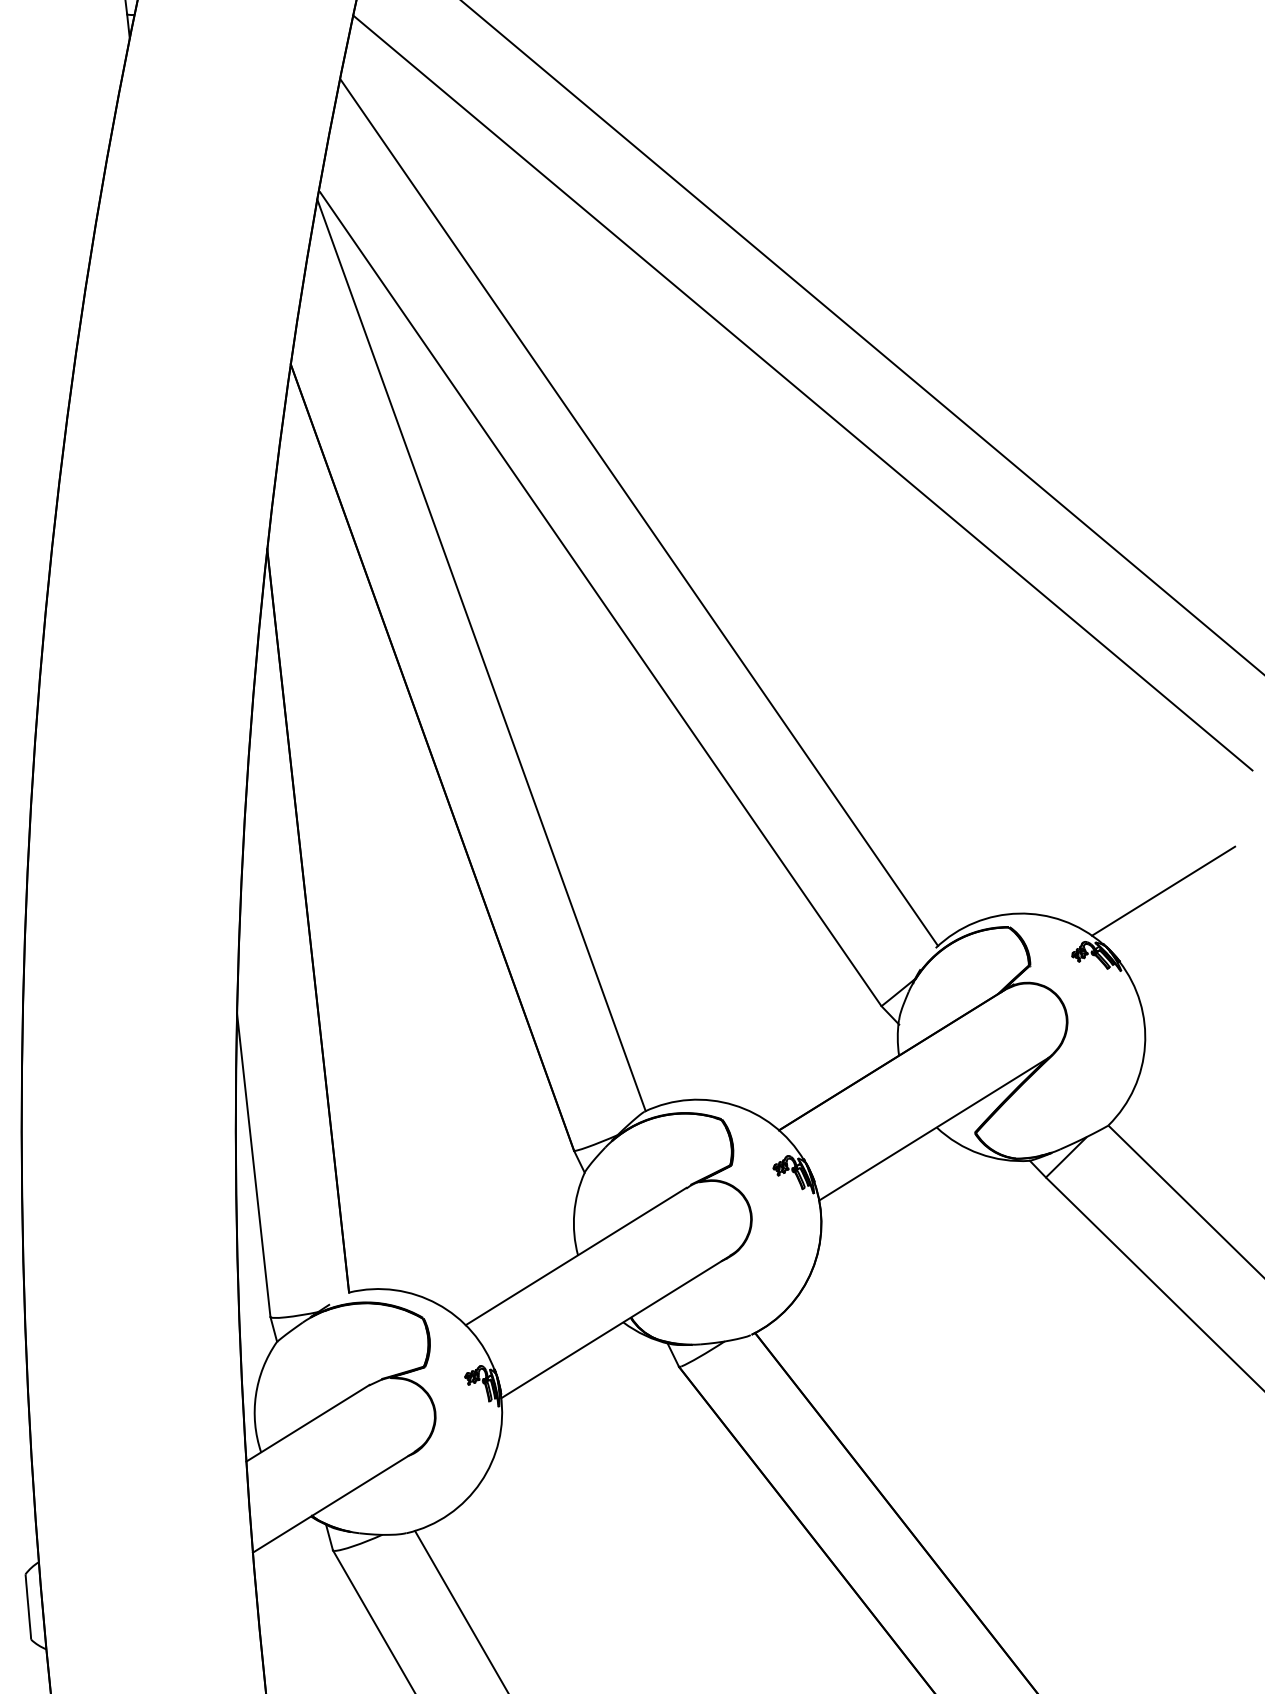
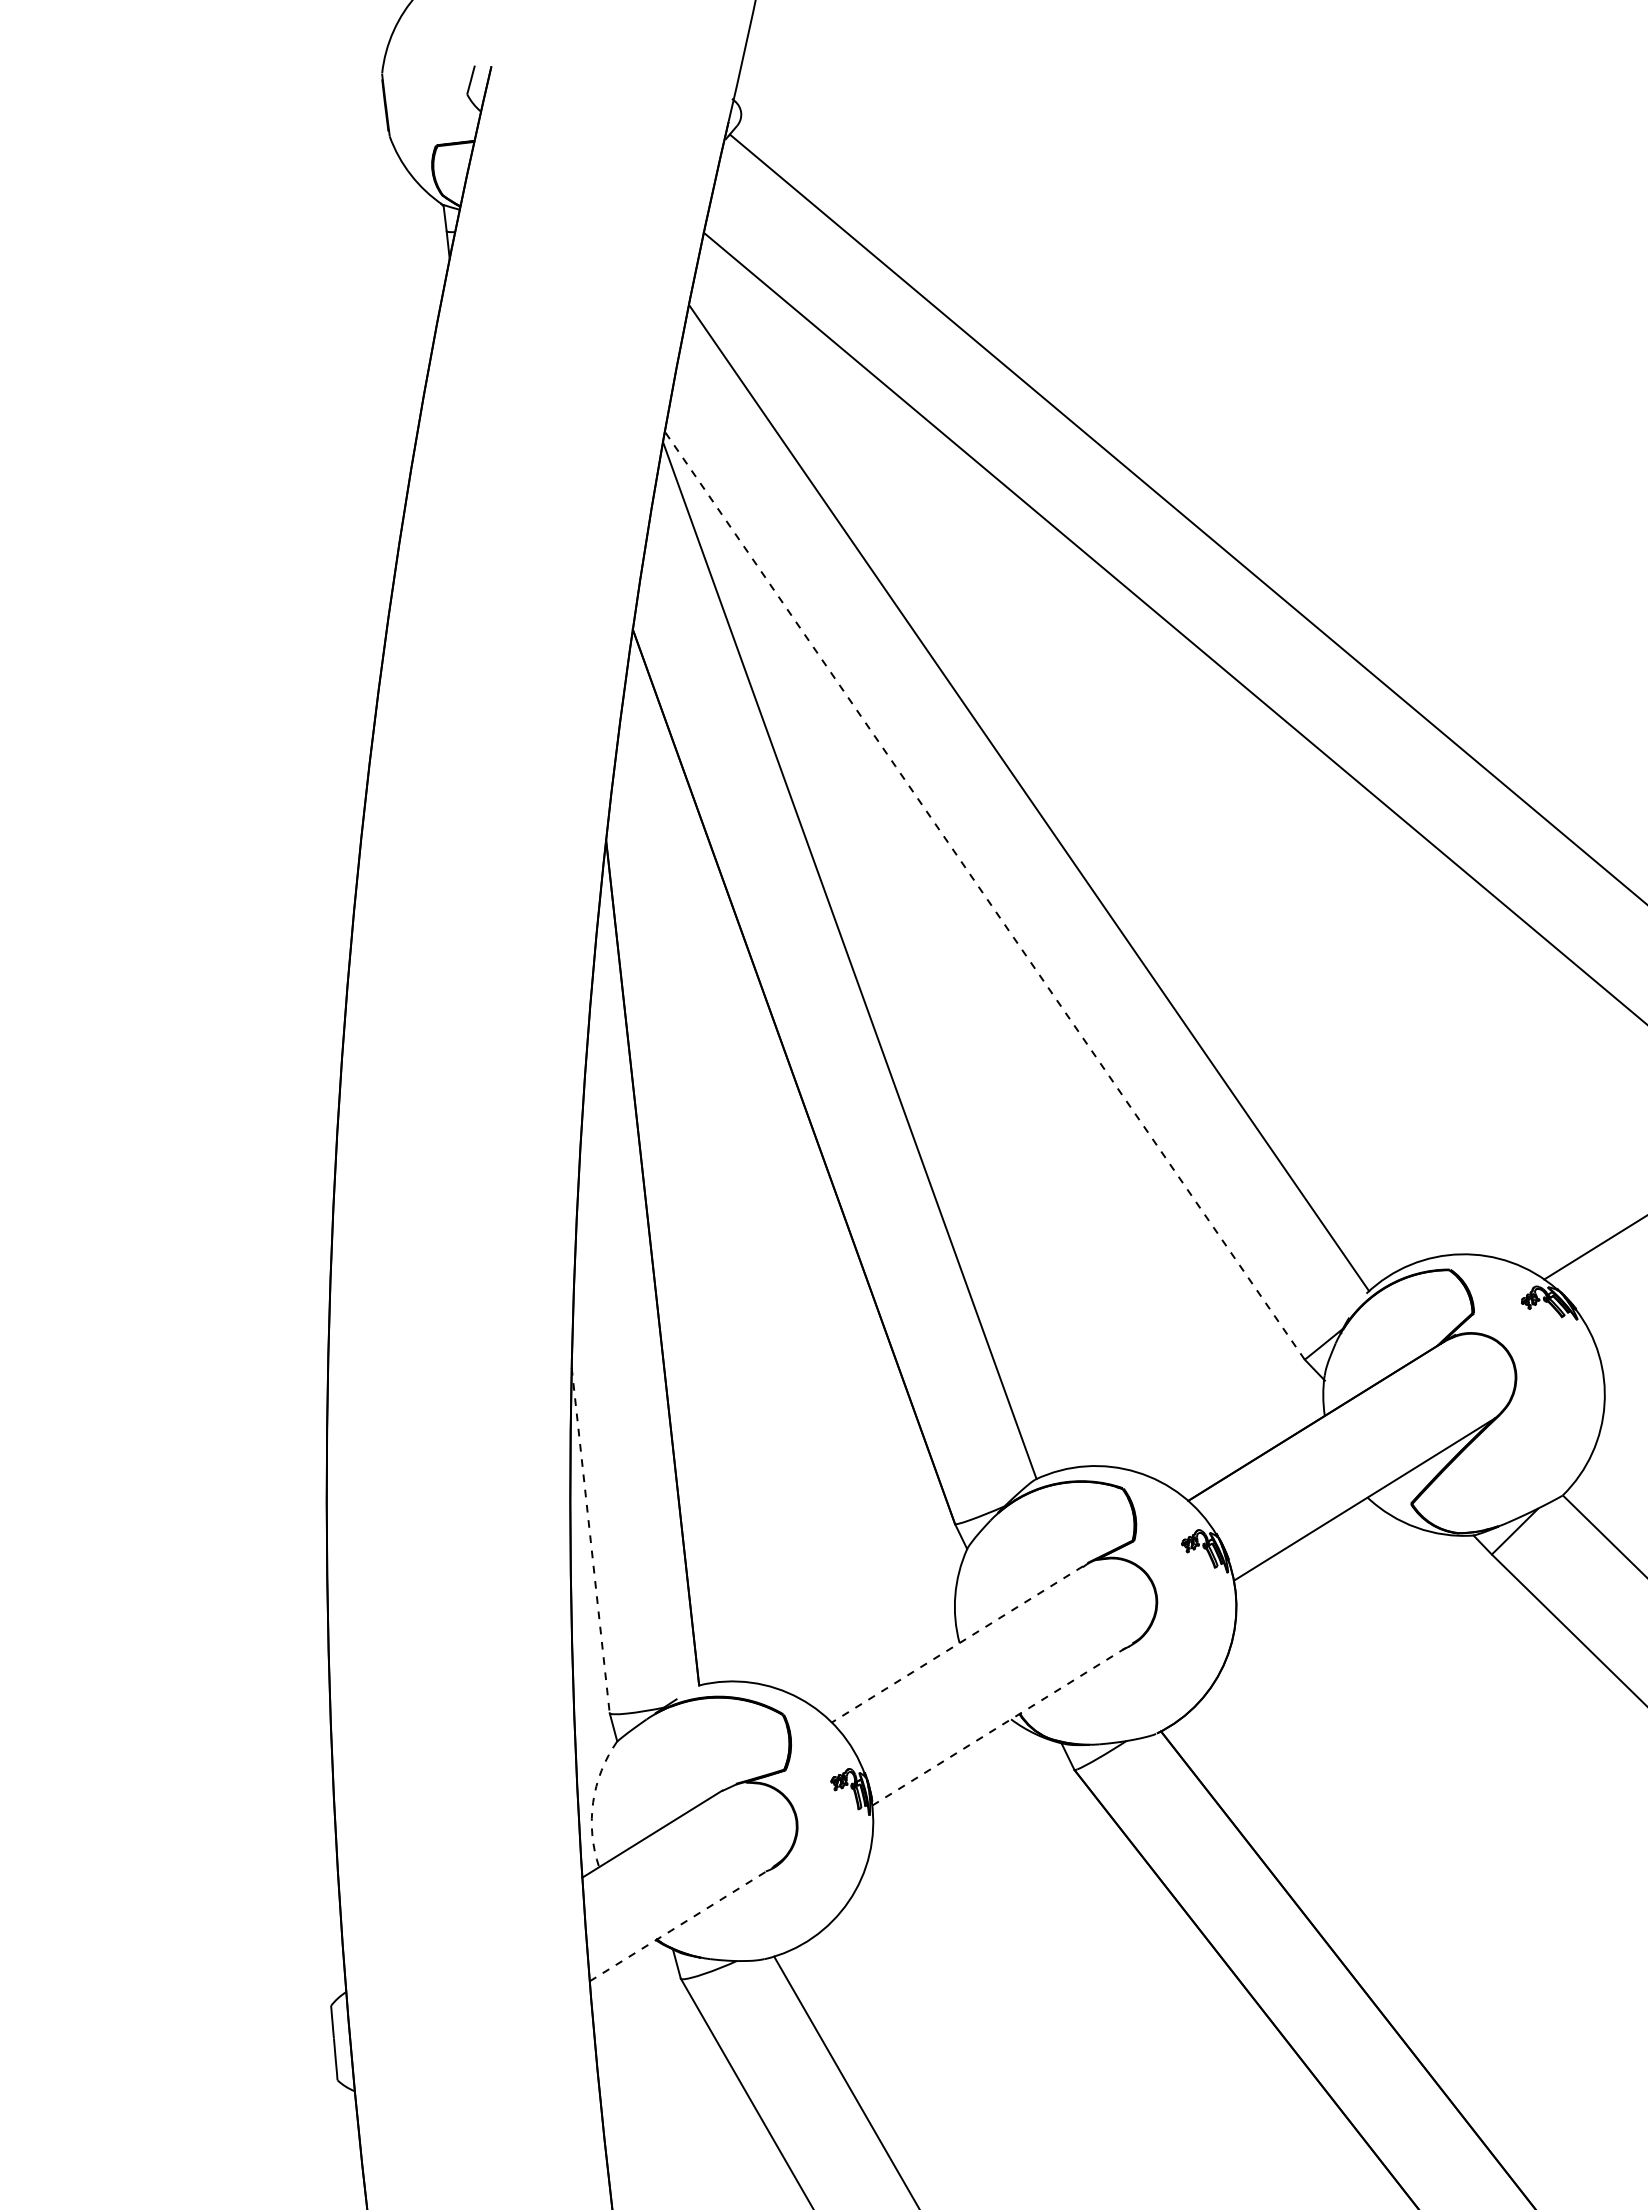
line: (599, 598) -> (984, 895), solid -> dashed
line: (253, 1165) -> (590, 1540), solid -> dashed
line: (576, 1256) -> (957, 1644), solid -> dashed
line: (615, 1326) -> (1002, 1724), solid -> dashed
arc: (256, 1395) -> (593, 1802), solid -> dashed
line: (333, 1502) -> (681, 1924), solid -> dashed

